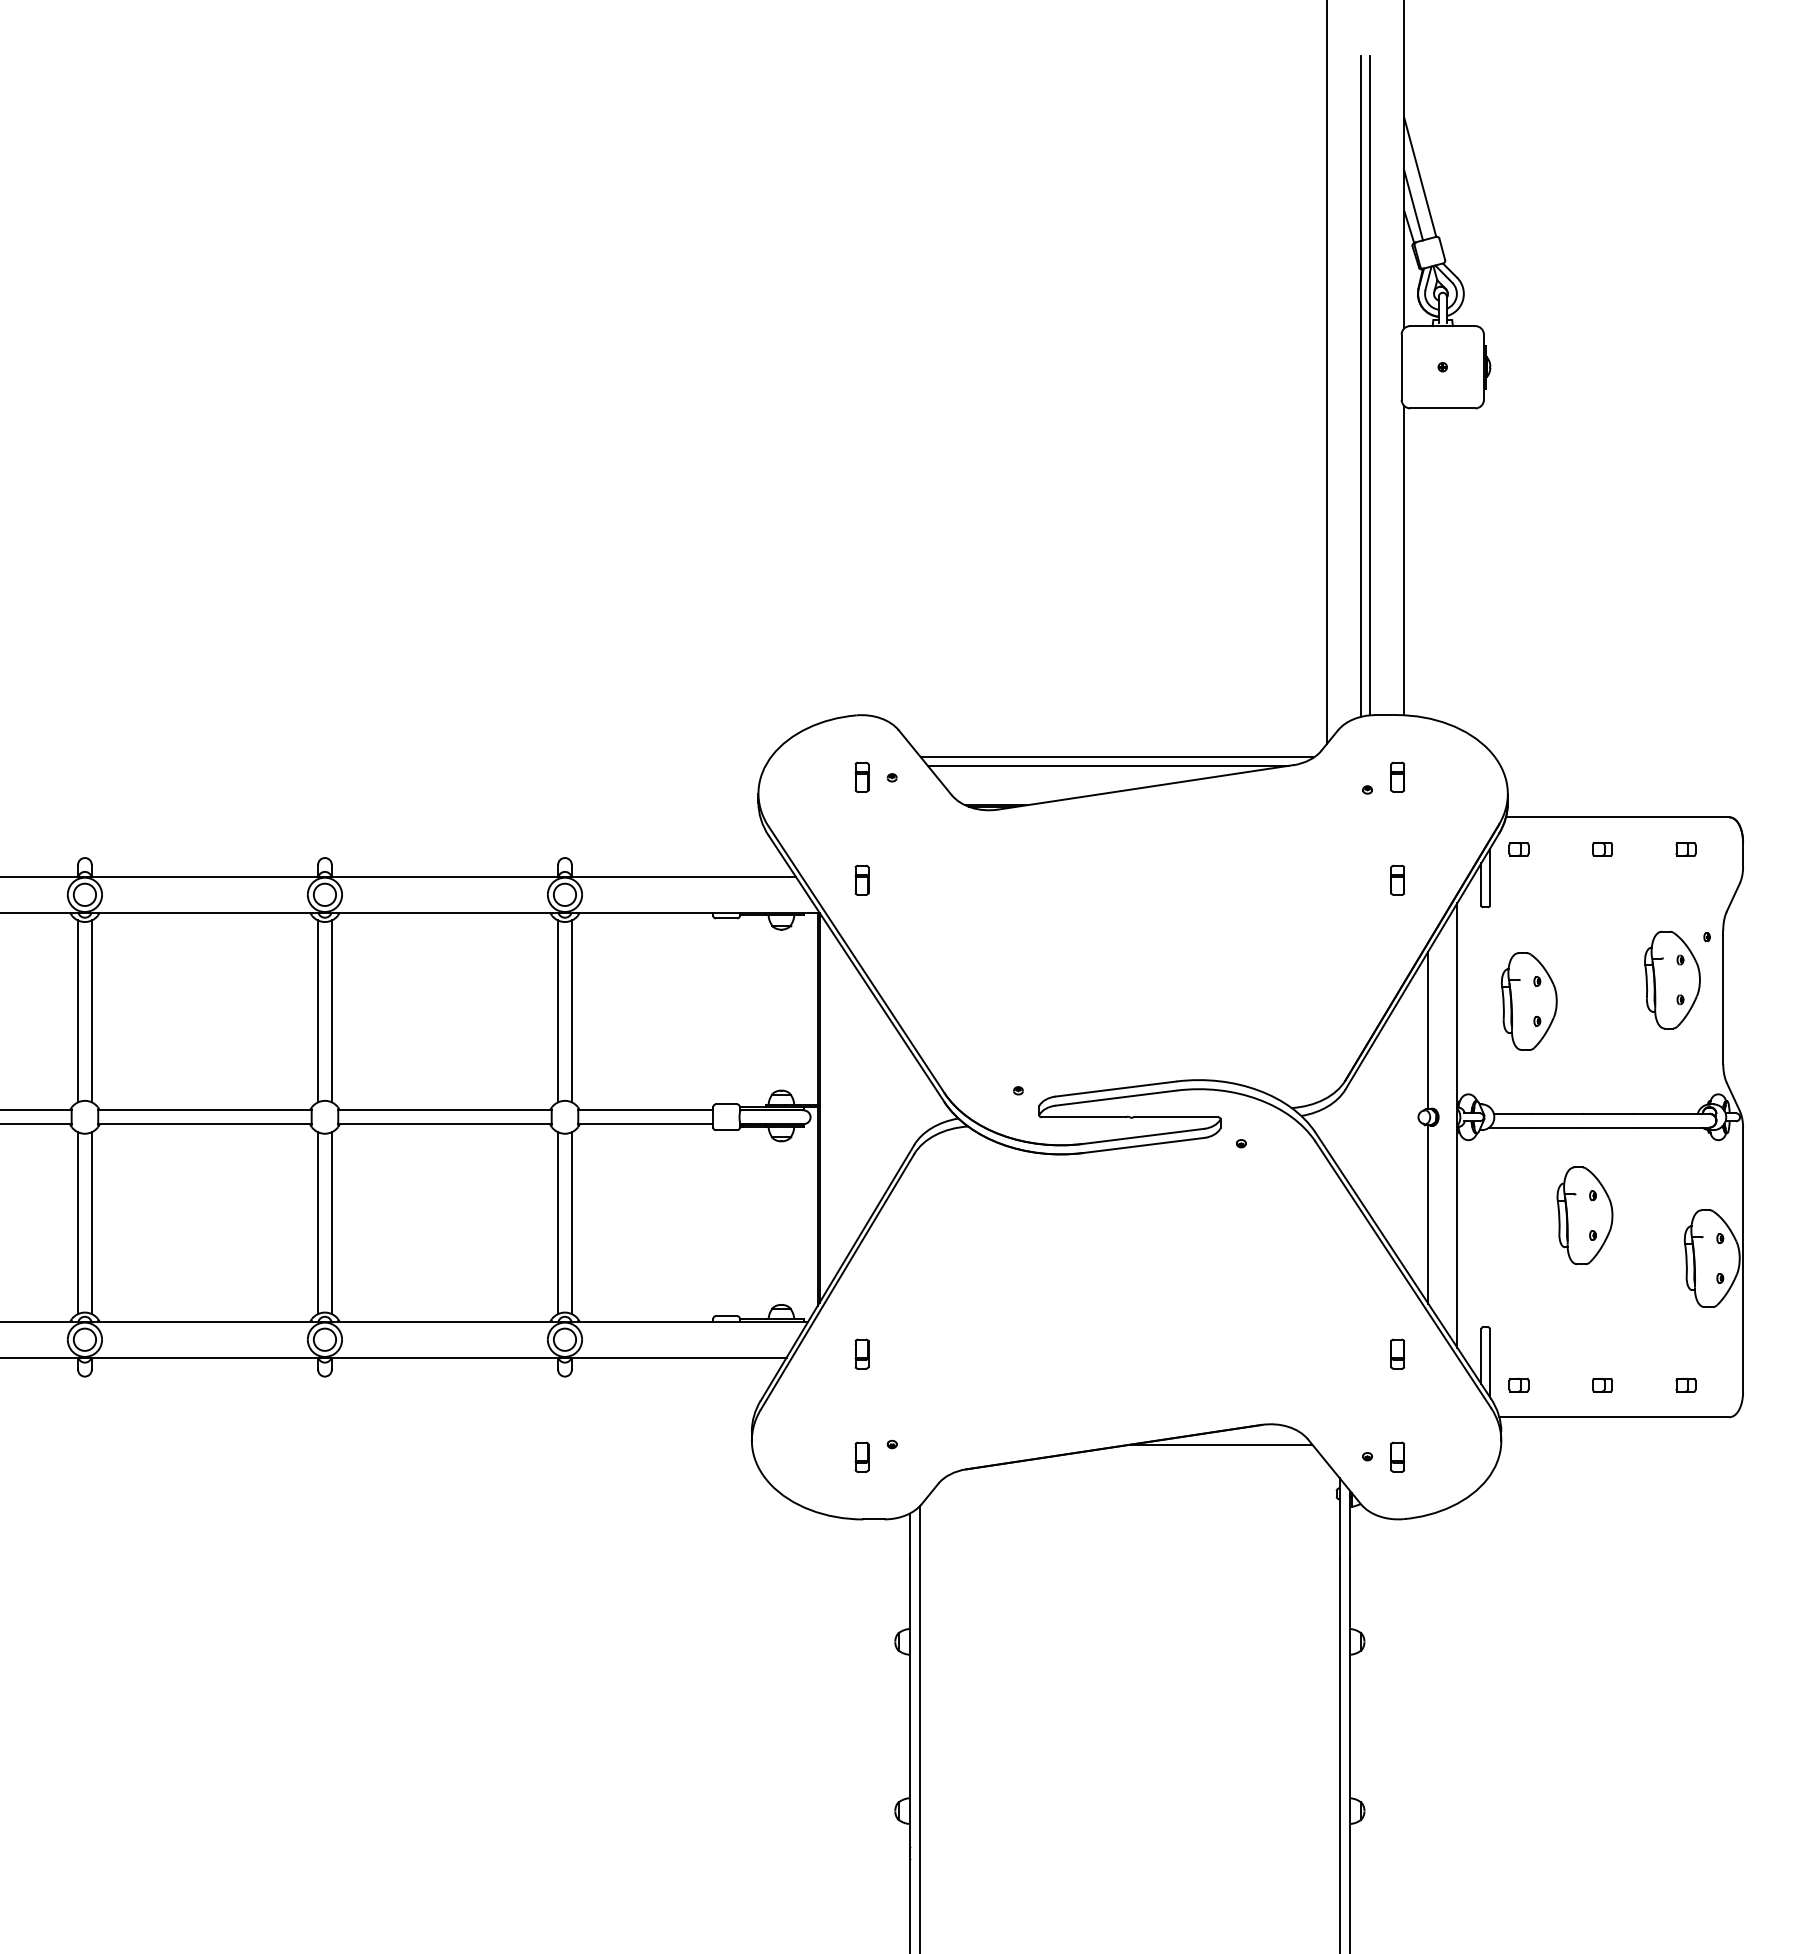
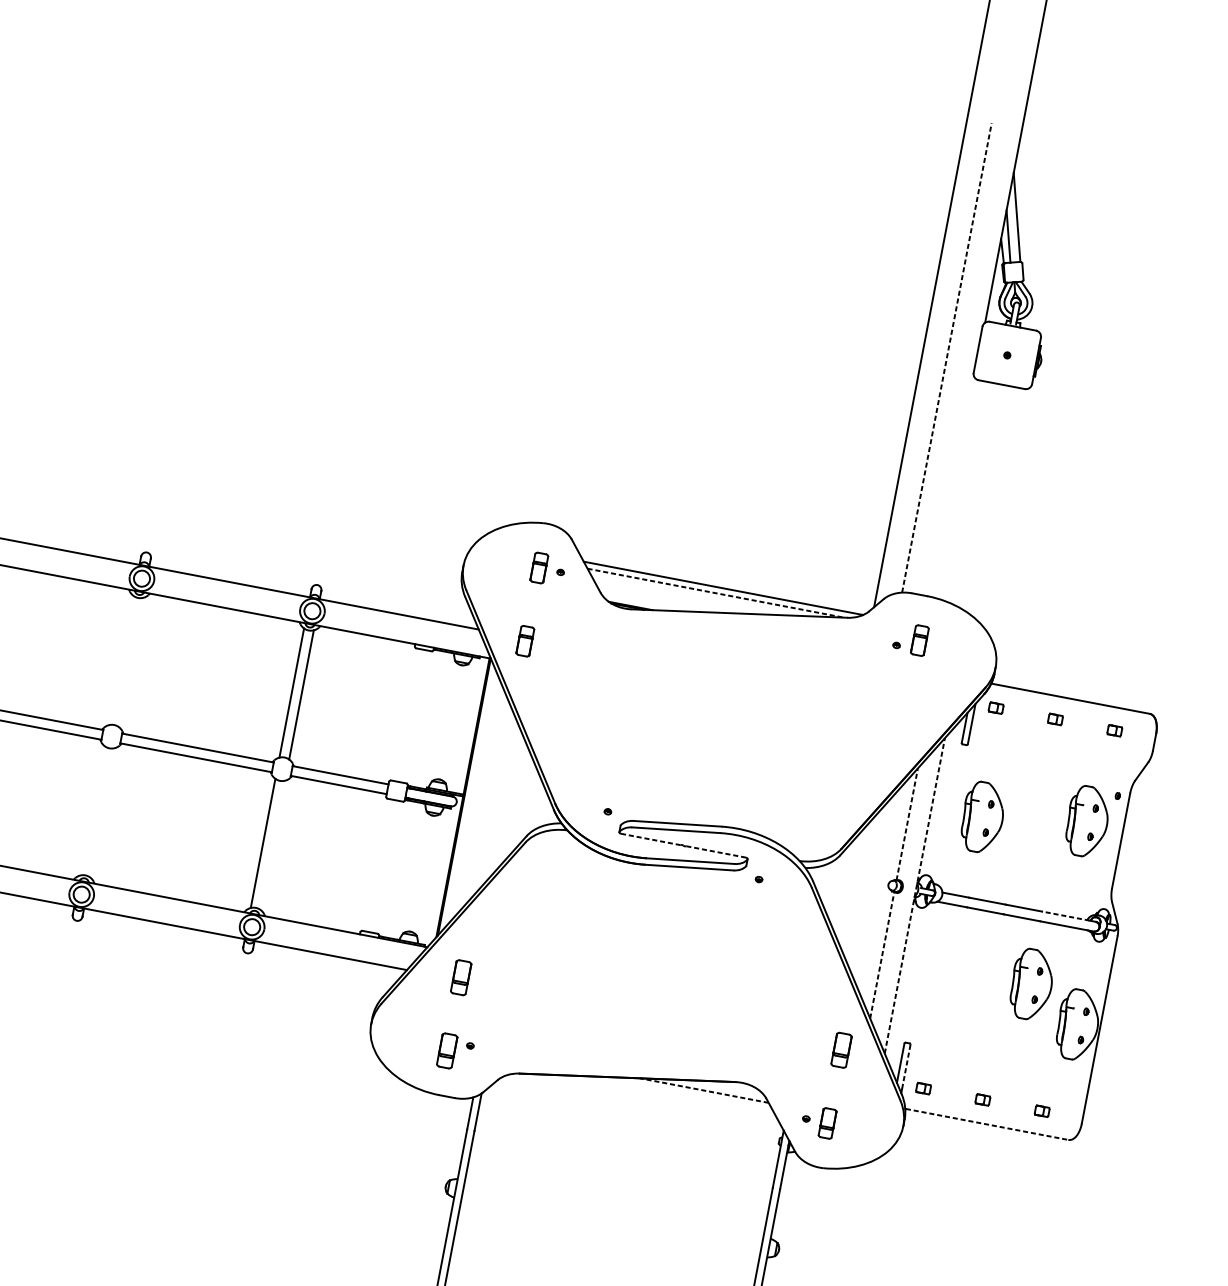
line: (1361, 385) -> (947, 357), solid -> dashed
line: (1369, 385) -> (952, 358), removed
line: (1404, 560) -> (953, 487), removed
line: (1108, 765) -> (715, 592), solid -> dashed
part: (861, 776) -> (539, 567), size x1.4
part: (1397, 776) -> (919, 639), size x1.4
part: (861, 879) -> (525, 640), size x1.4
part: (1397, 879) -> (905, 713), removed
line: (318, 1011) -> (121, 660), removed
line: (331, 1011) -> (130, 662), removed
line: (1428, 1030) -> (907, 824), solid -> dashed
line: (1667, 1113) -> (1065, 915), solid -> dashed
line: (1083, 1117) -> (650, 839), solid -> dashed
line: (1175, 1117) -> (715, 852), solid -> dashed
line: (1457, 1124) -> (915, 895), solid -> dashed
line: (1428, 1214) -> (882, 955), solid -> dashed
part: (1584, 1215) -> (1031, 984), moved
line: (318, 1223) -> (92, 811), removed
line: (331, 1223) -> (102, 812), removed
line: (571, 1223) -> (272, 845), removed
part: (861, 1353) -> (460, 977), size x1.6
part: (1397, 1353) -> (841, 1049), size x1.6
line: (1489, 1360) -> (905, 1067), solid -> dashed
line: (1615, 1417) -> (987, 1124), solid -> dashed
line: (1221, 1444) -> (704, 1090), solid -> dashed
part: (861, 1456) -> (446, 1050), size x1.6
part: (1397, 1456) -> (827, 1122), size x1.4

